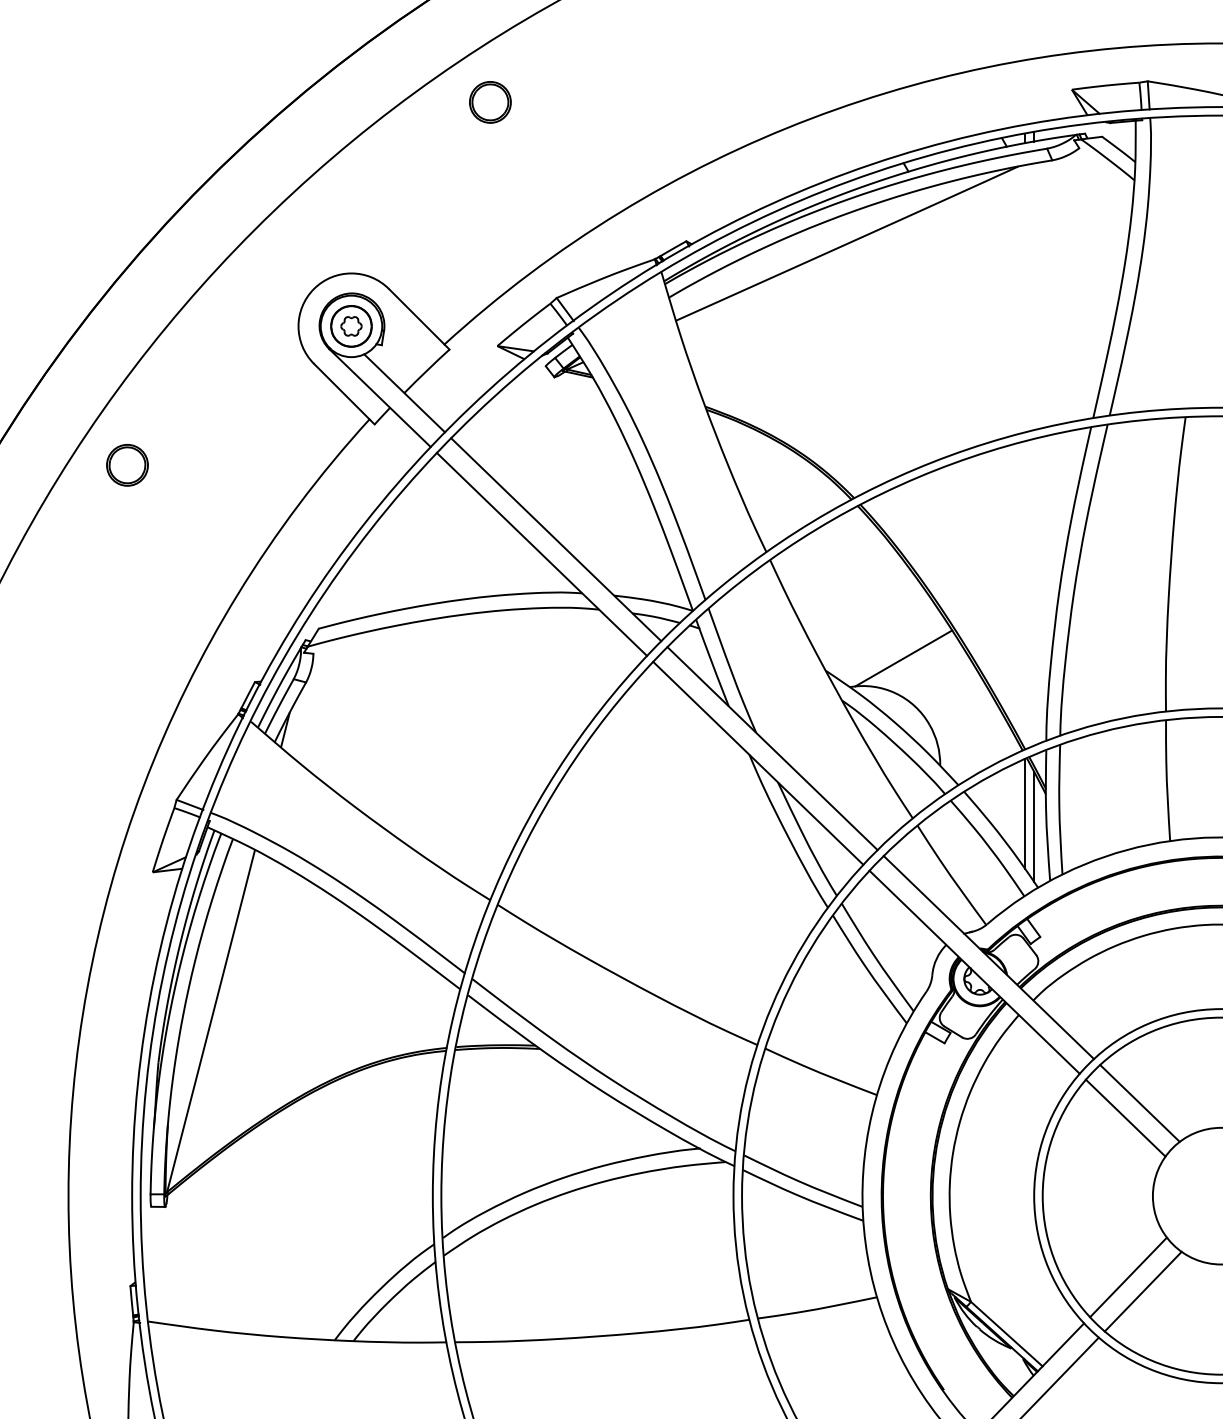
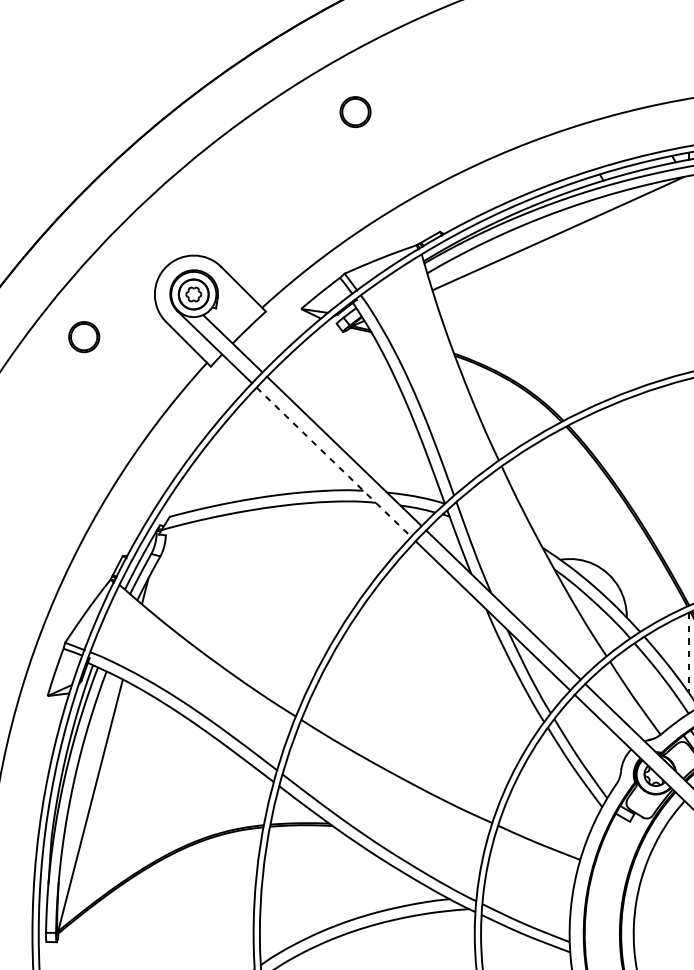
part: (490, 102) -> (355, 112), moved
part: (127, 465) -> (84, 337), moved
line: (542, 554) -> (334, 462), solid -> dashed
line: (903, 658) -> (599, 538), removed
line: (1024, 813) -> (688, 652), solid -> dashed

